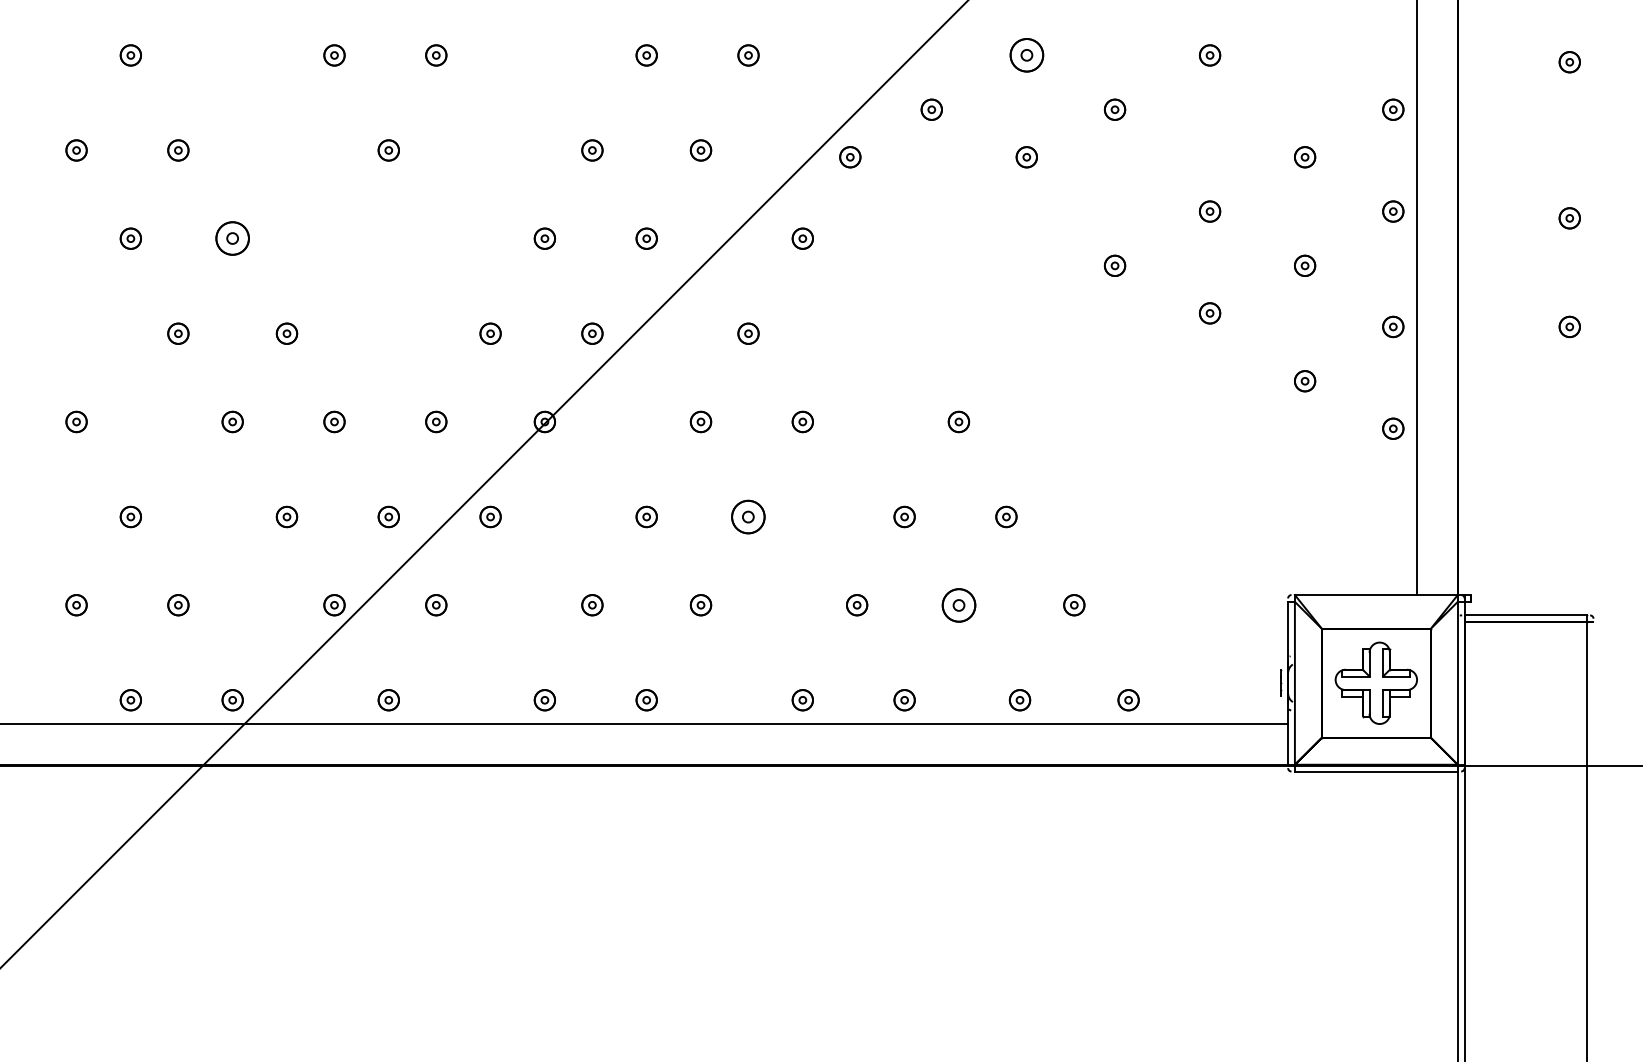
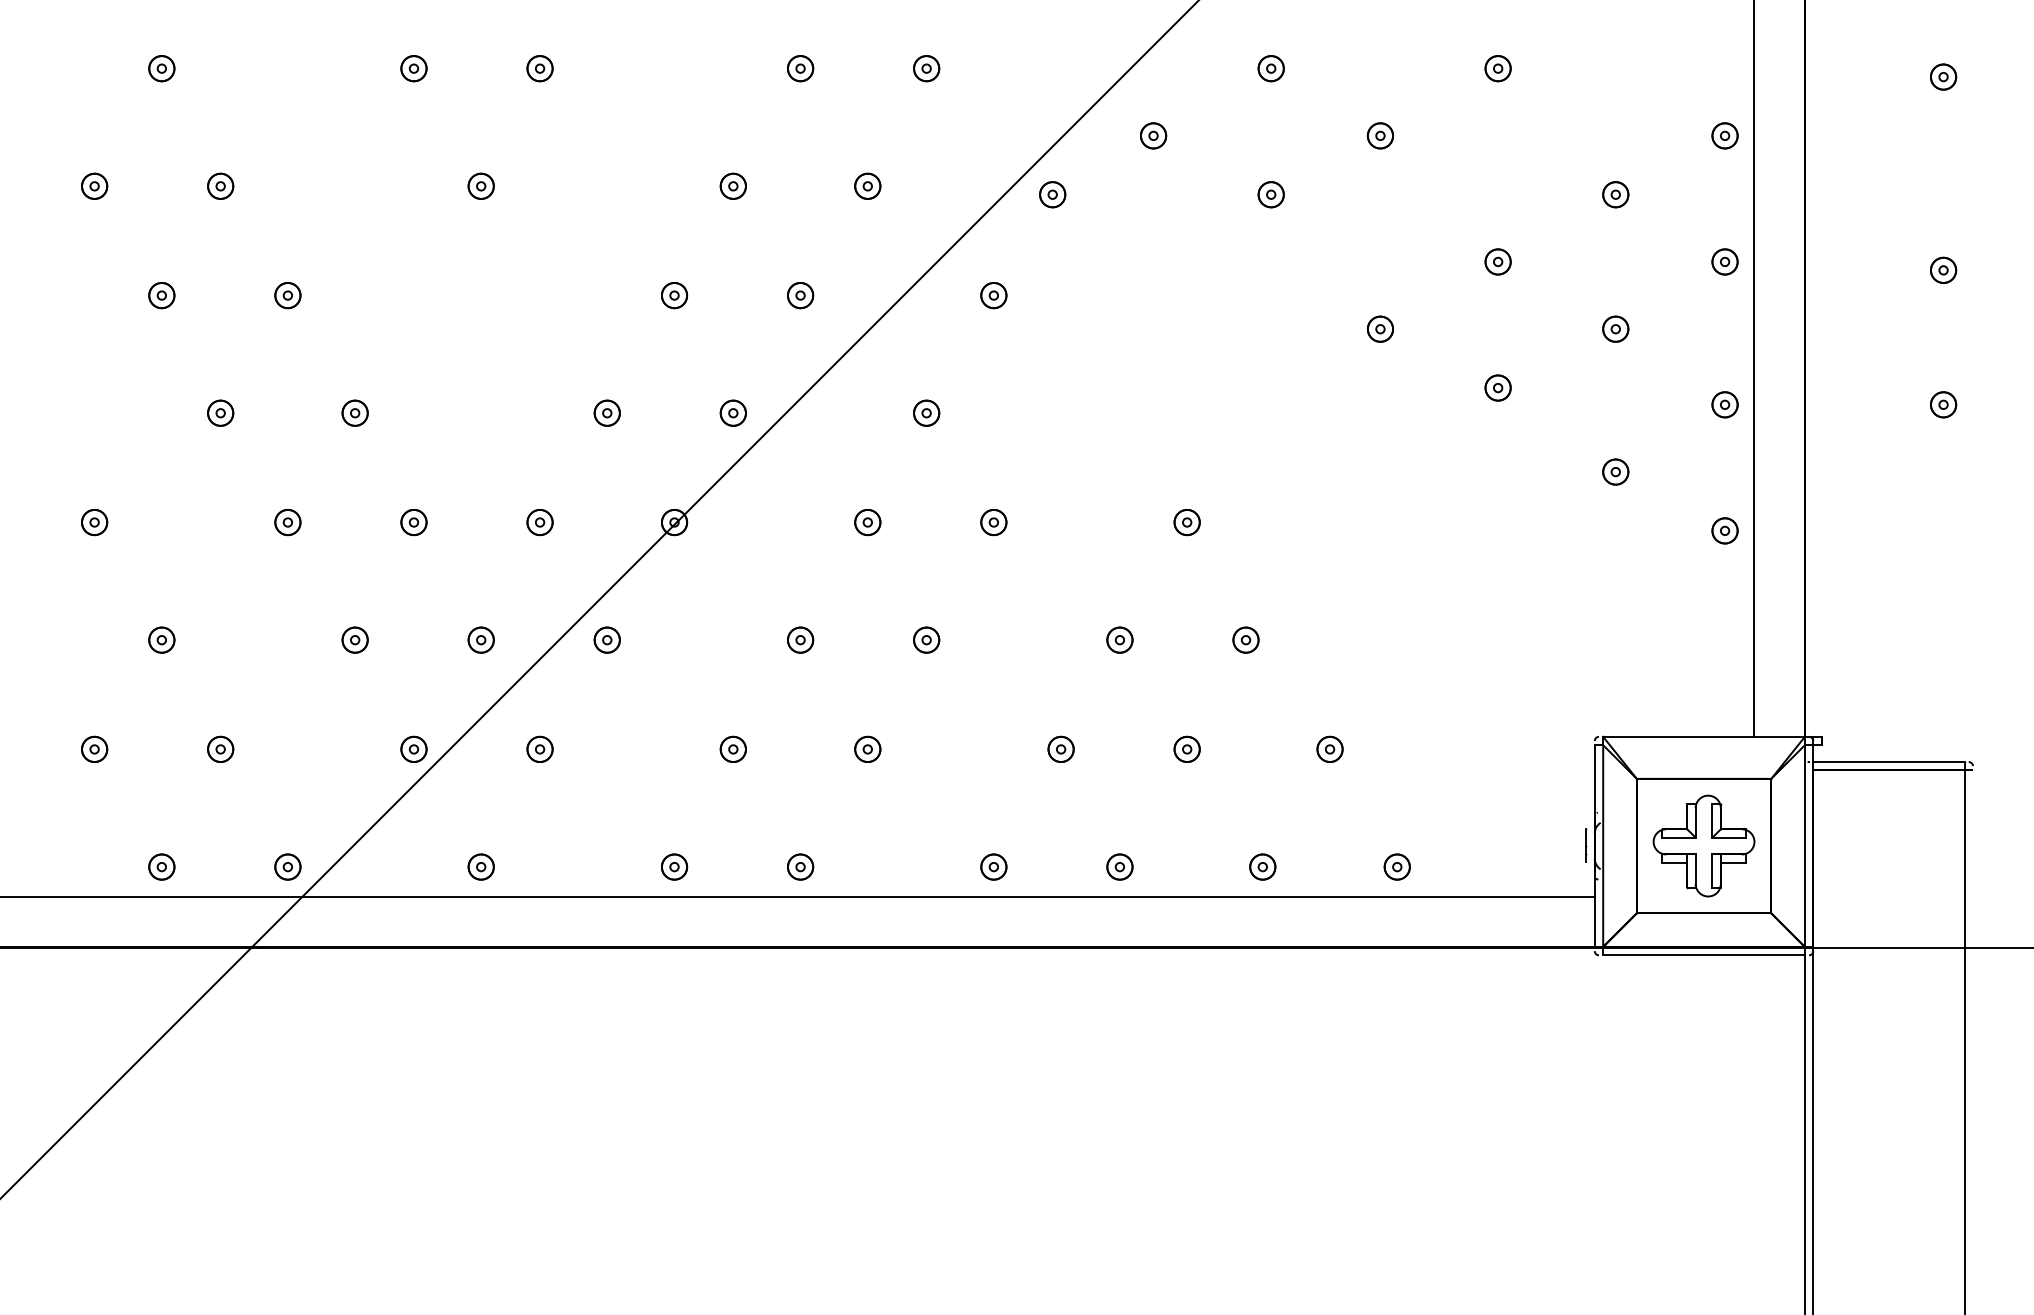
part: (1026, 55) -> (1270, 68), size x0.62
part: (232, 238) -> (287, 295), size x0.62
part: (748, 516) -> (926, 639), size x0.62
part: (958, 604) -> (1186, 748), size x0.62

